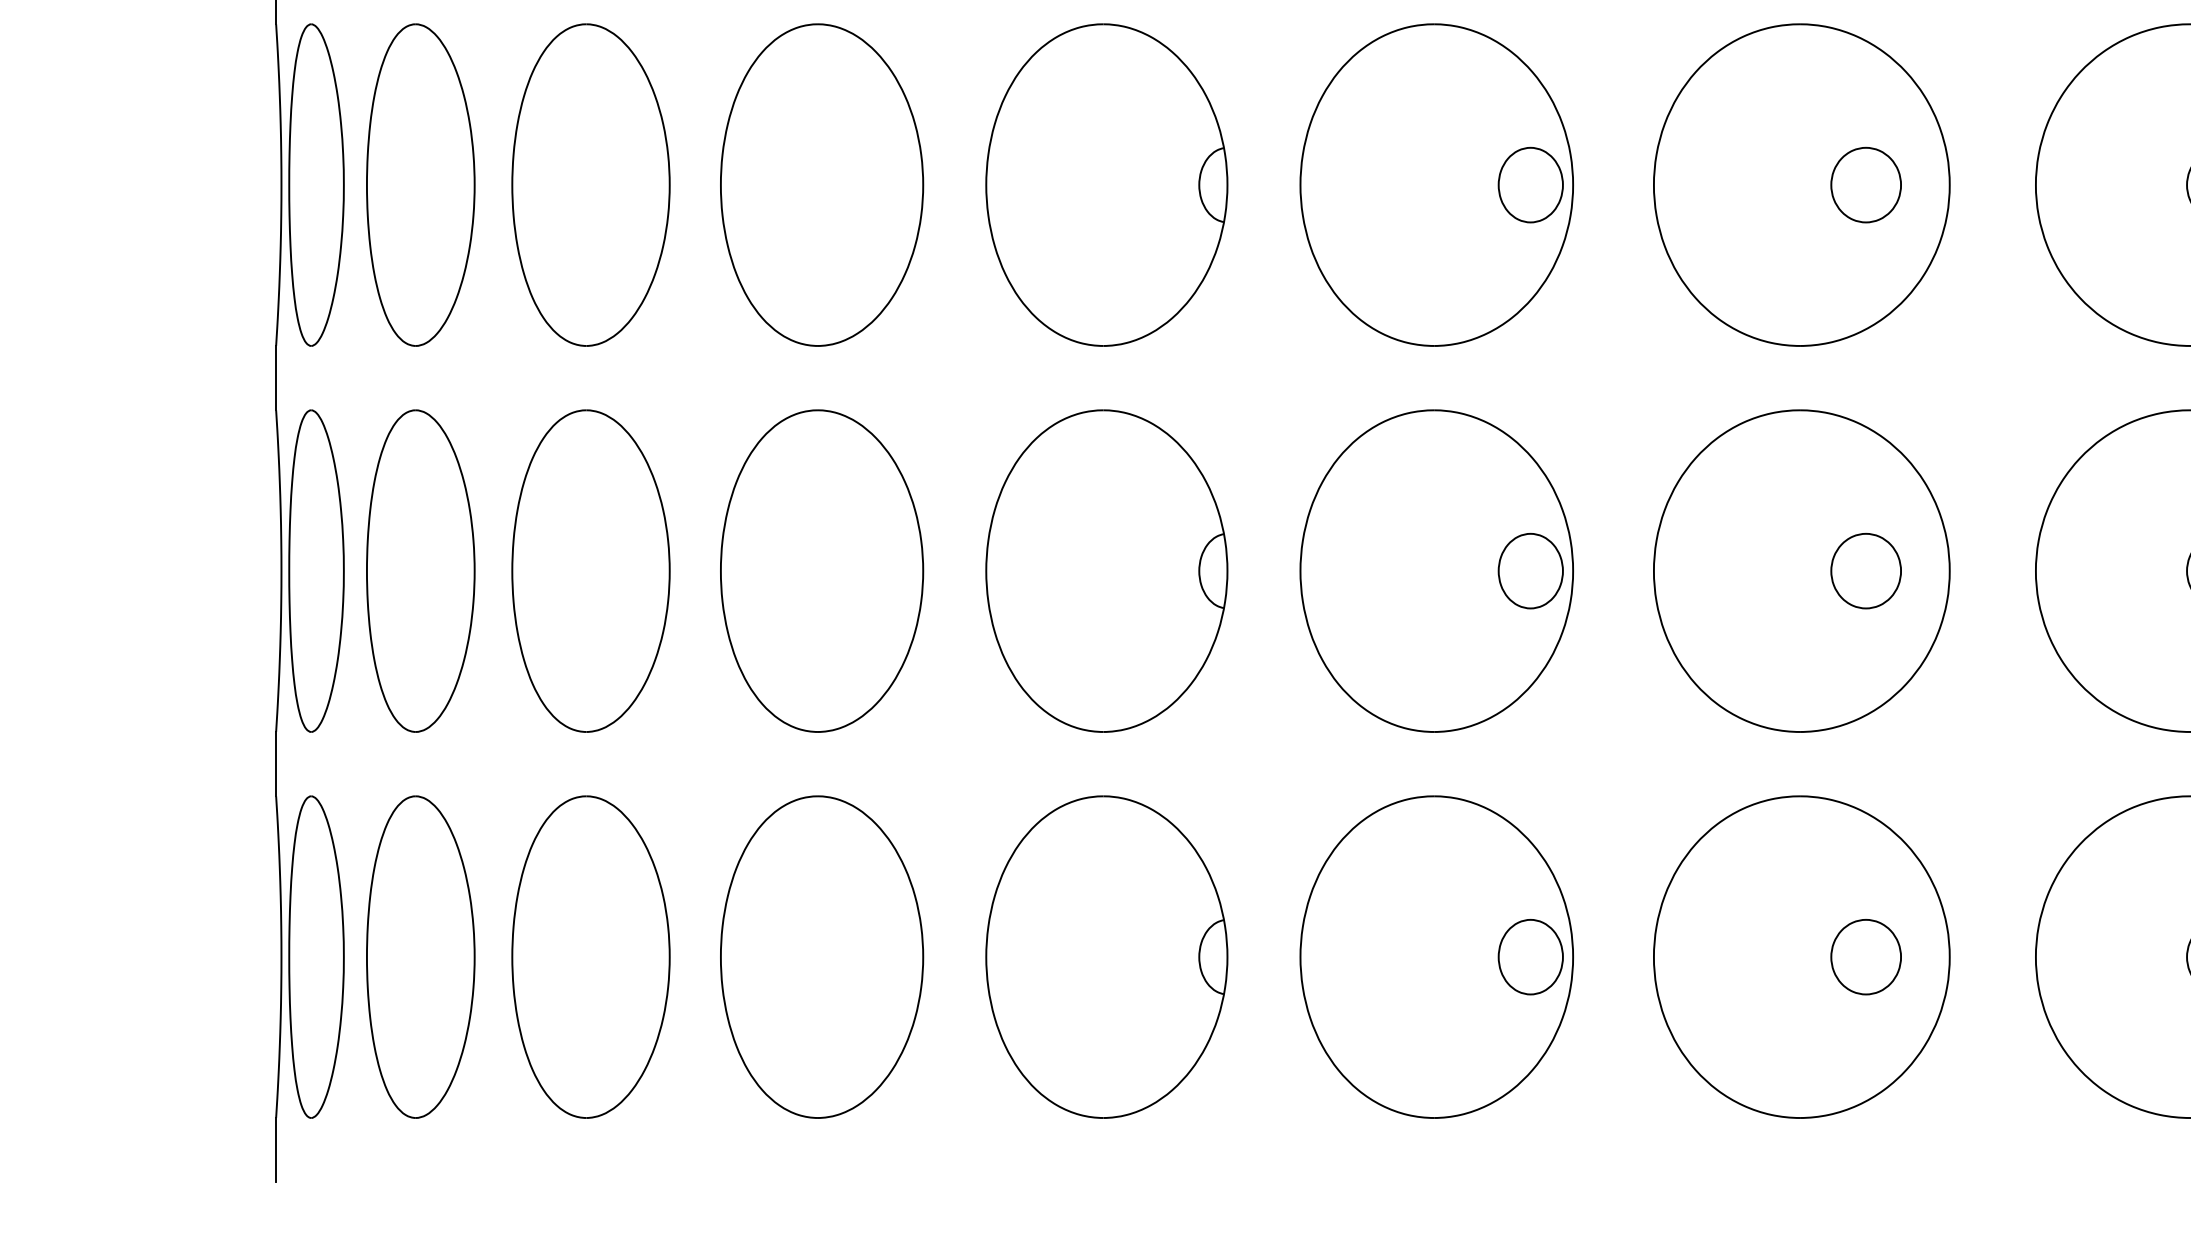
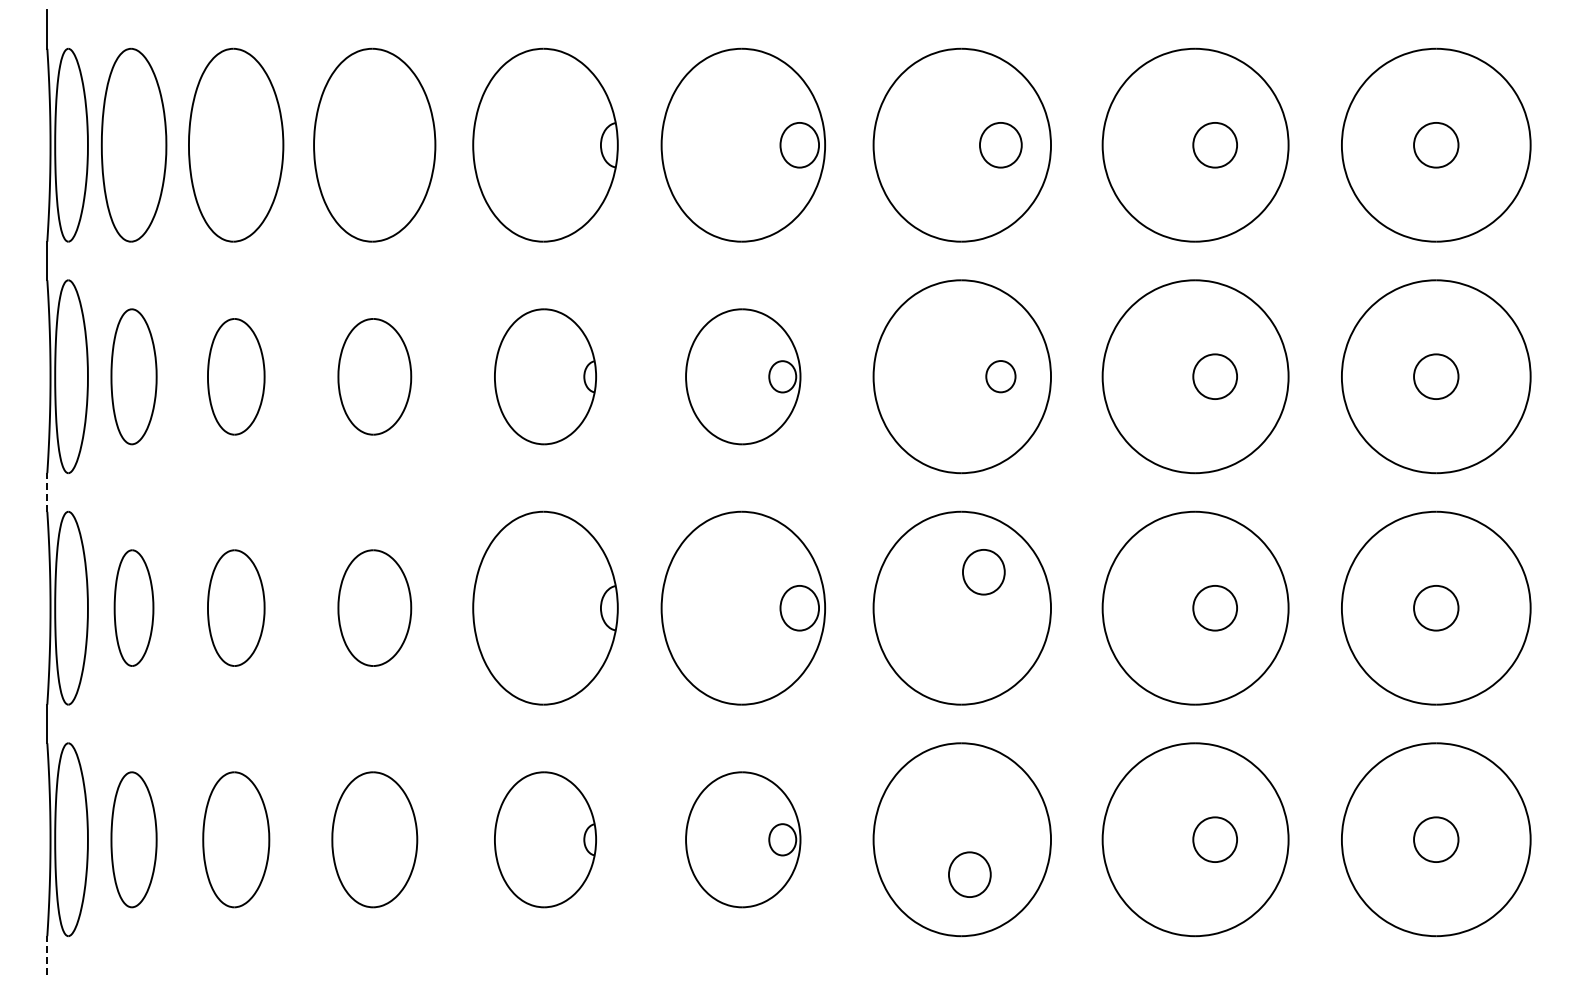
part: (419, 184) -> (133, 376), size x0.7
part: (591, 184) -> (236, 376), size x0.6
part: (821, 184) -> (374, 376), size x0.6
part: (1106, 184) -> (545, 376), size x0.7
part: (1435, 184) -> (742, 376), size x0.7
part: (1865, 184) -> (1000, 376), size x0.7
line: (276, 378) -> (47, 492), solid -> dashed
part: (419, 569) -> (133, 607), size x0.6
part: (591, 569) -> (236, 607), size x0.6
part: (821, 569) -> (374, 607), size x0.6
part: (1865, 571) -> (983, 572), moved
part: (419, 956) -> (133, 839), size x0.7
part: (591, 956) -> (236, 839), size x0.7
part: (821, 956) -> (374, 839), size x0.7
part: (1106, 956) -> (545, 839), size x0.7
part: (1435, 956) -> (742, 839), size x0.7
part: (1865, 956) -> (969, 874), moved
line: (276, 1148) -> (47, 954), solid -> dashed

